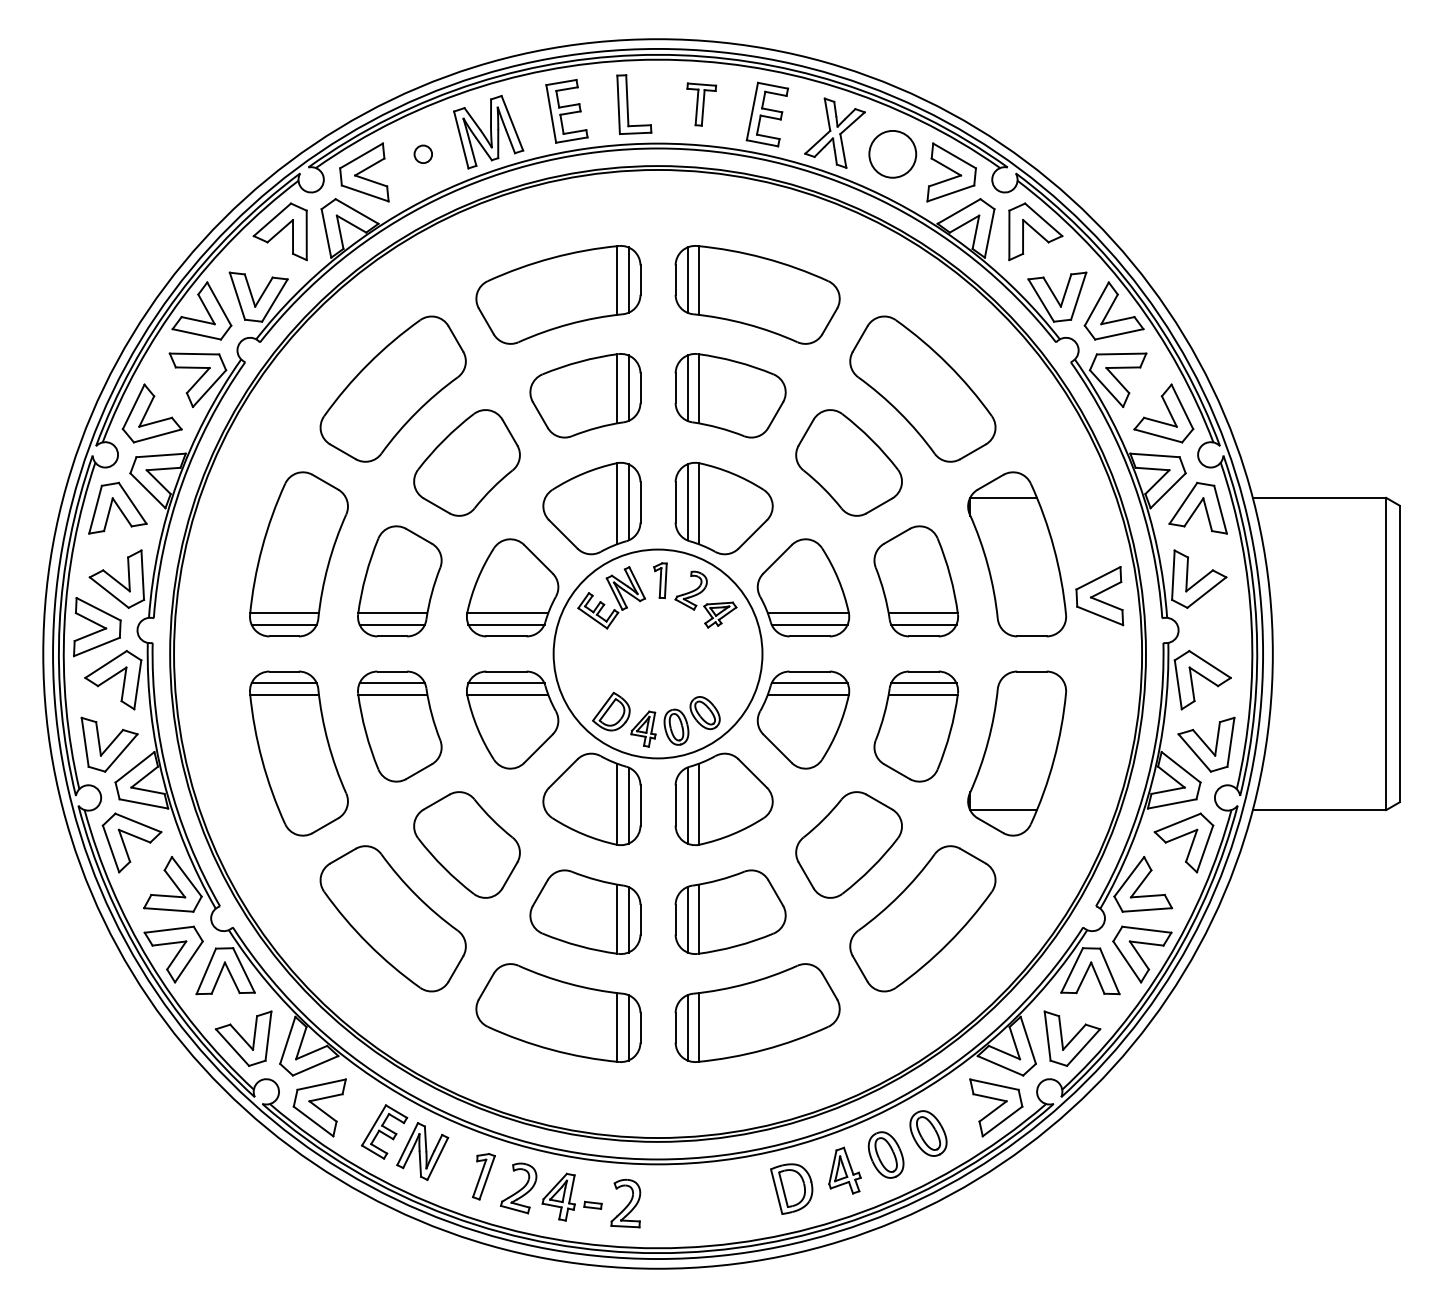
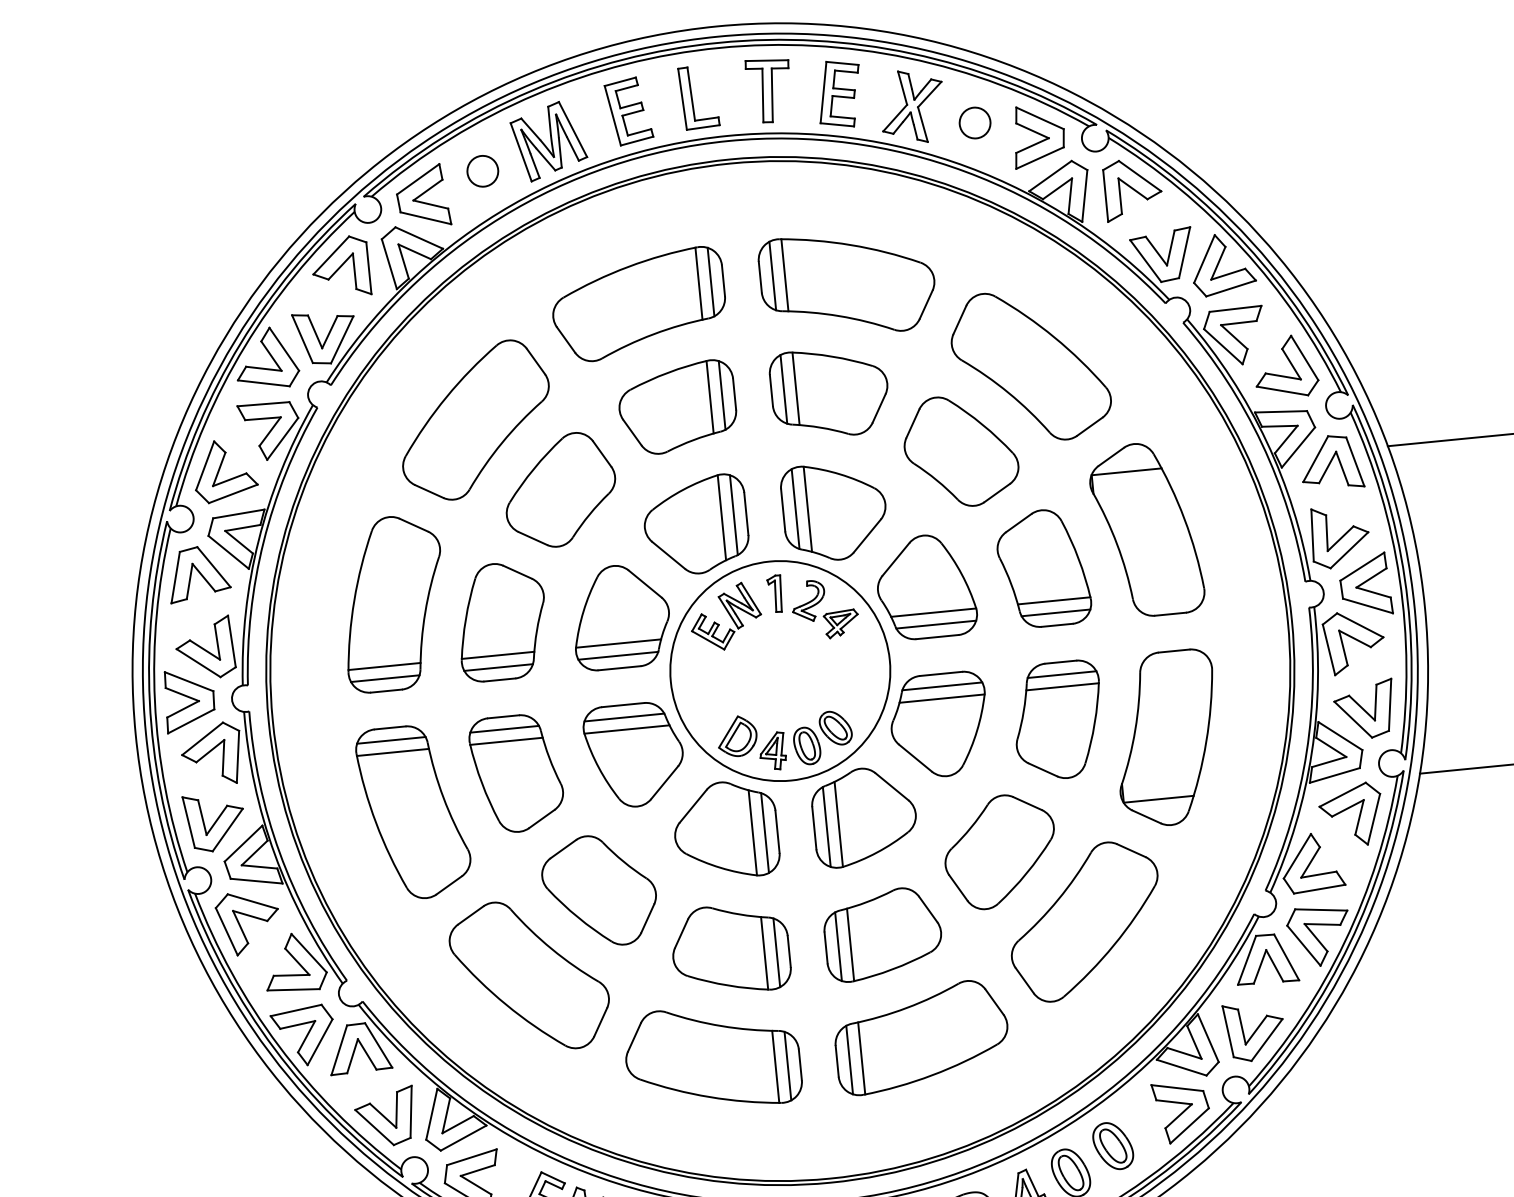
part: (701, 104) -> (769, 90), size x1.43
circle: (422, 153) -> (481, 170), size x1.67
circle: (892, 153) -> (974, 122), size x0.62
part: (1099, 596) -> (1365, 585), moved

